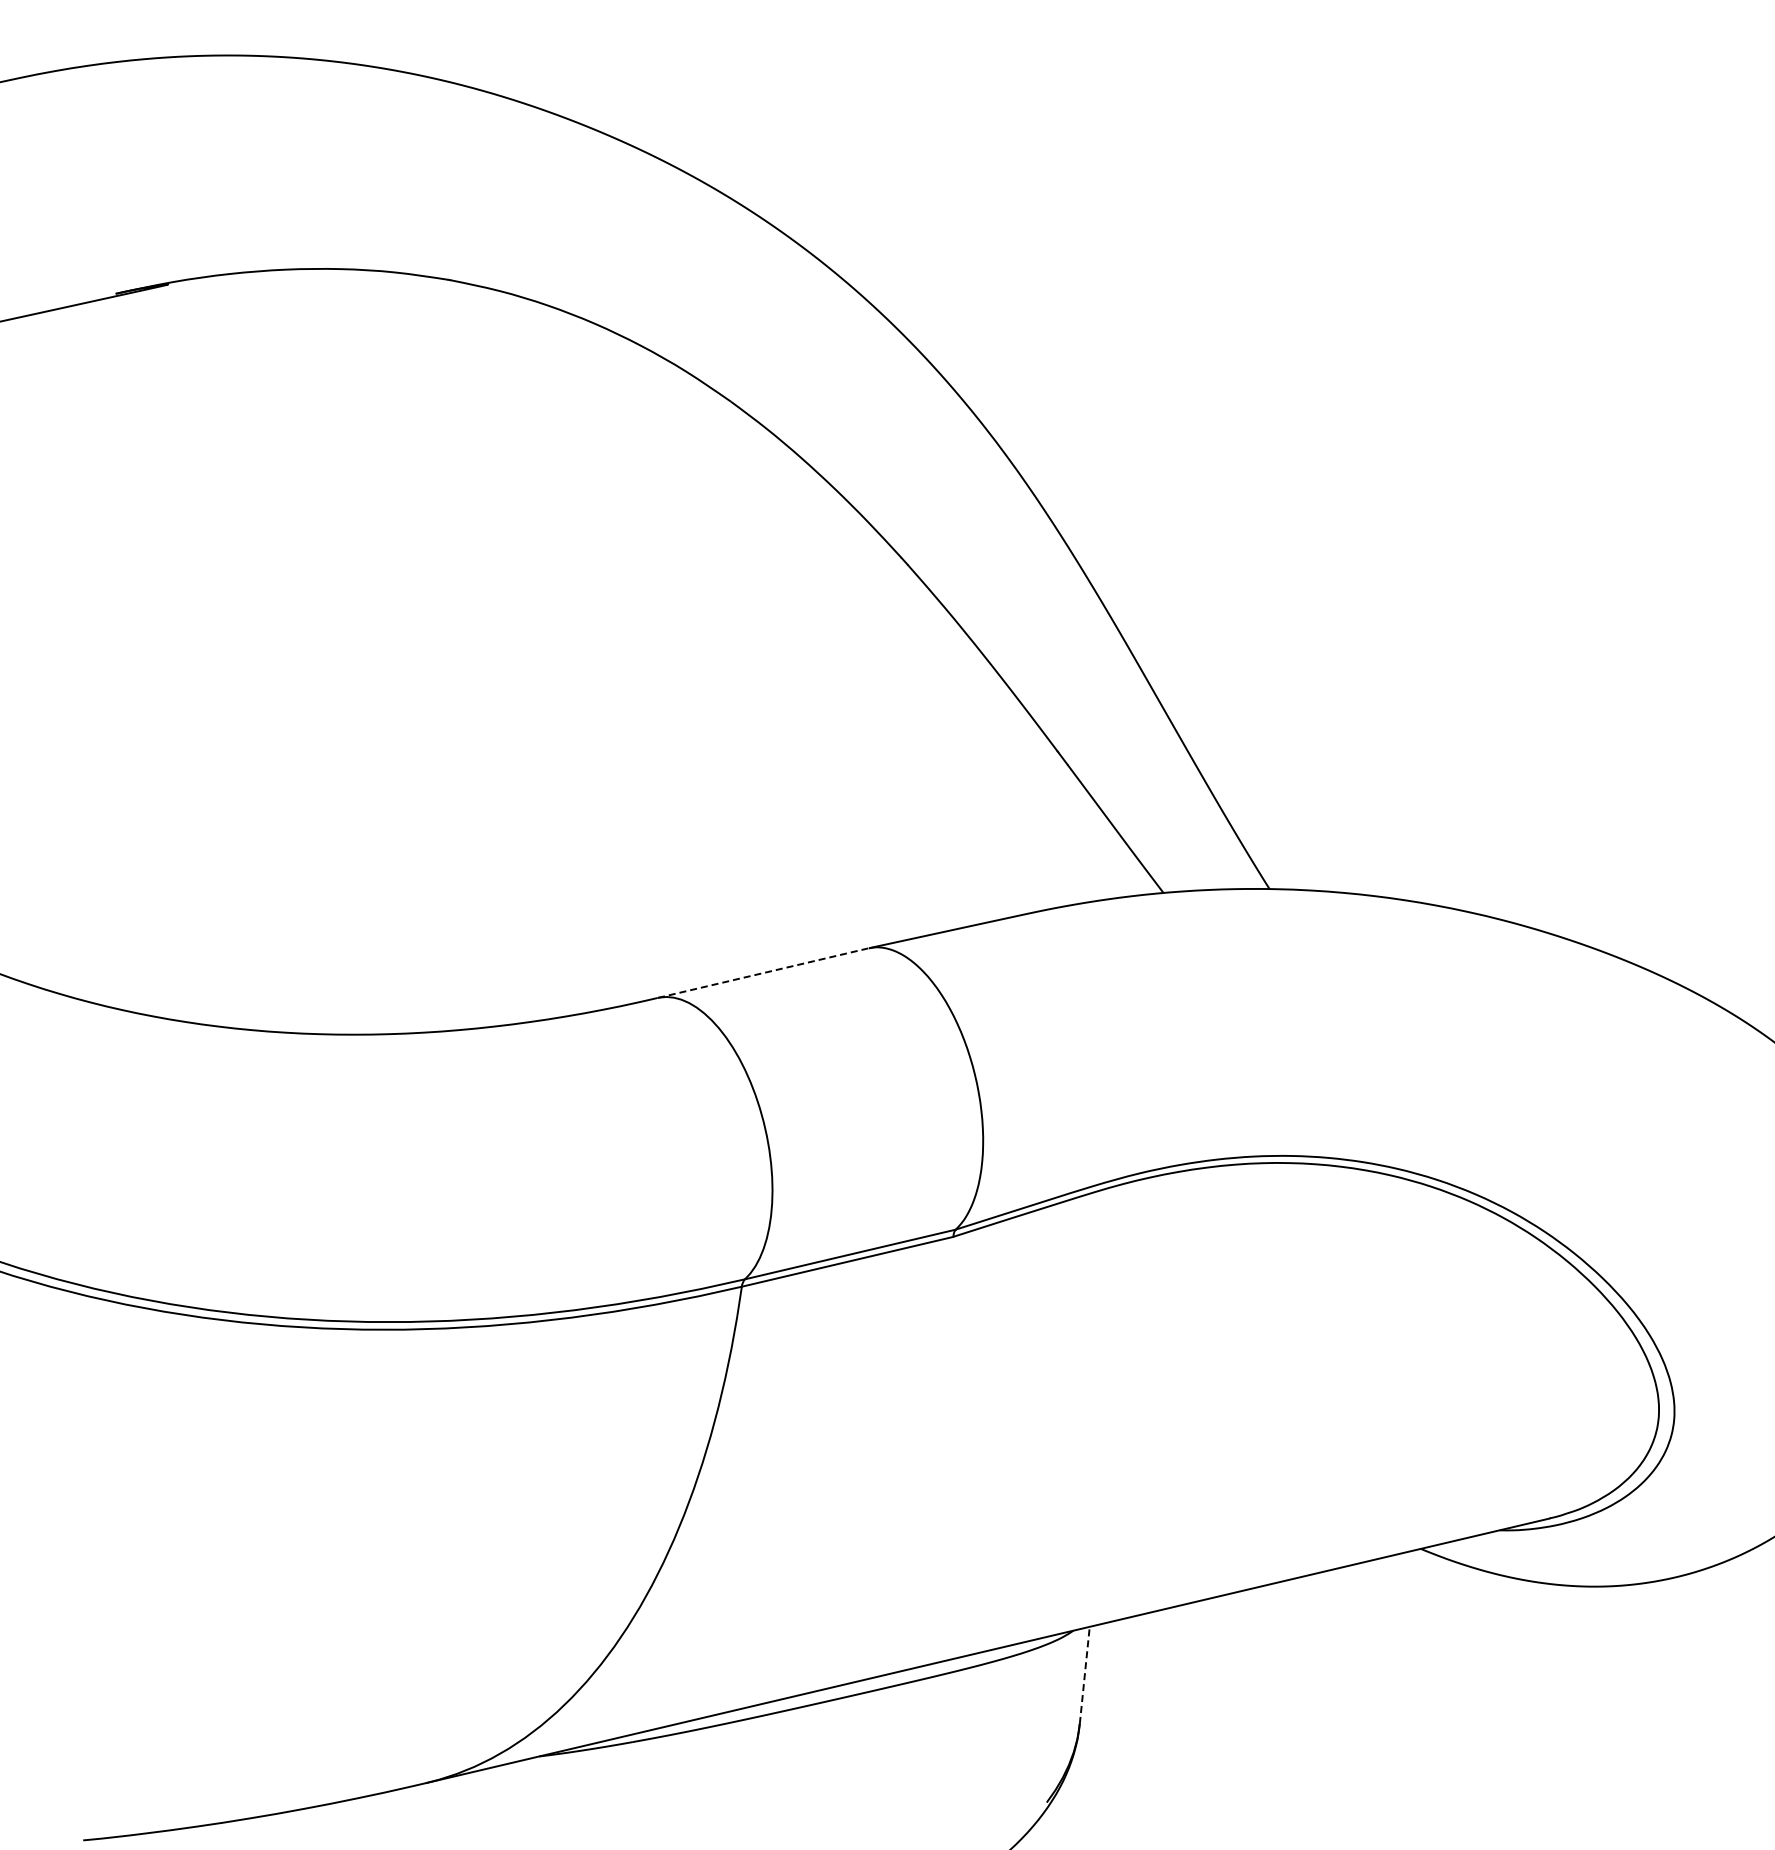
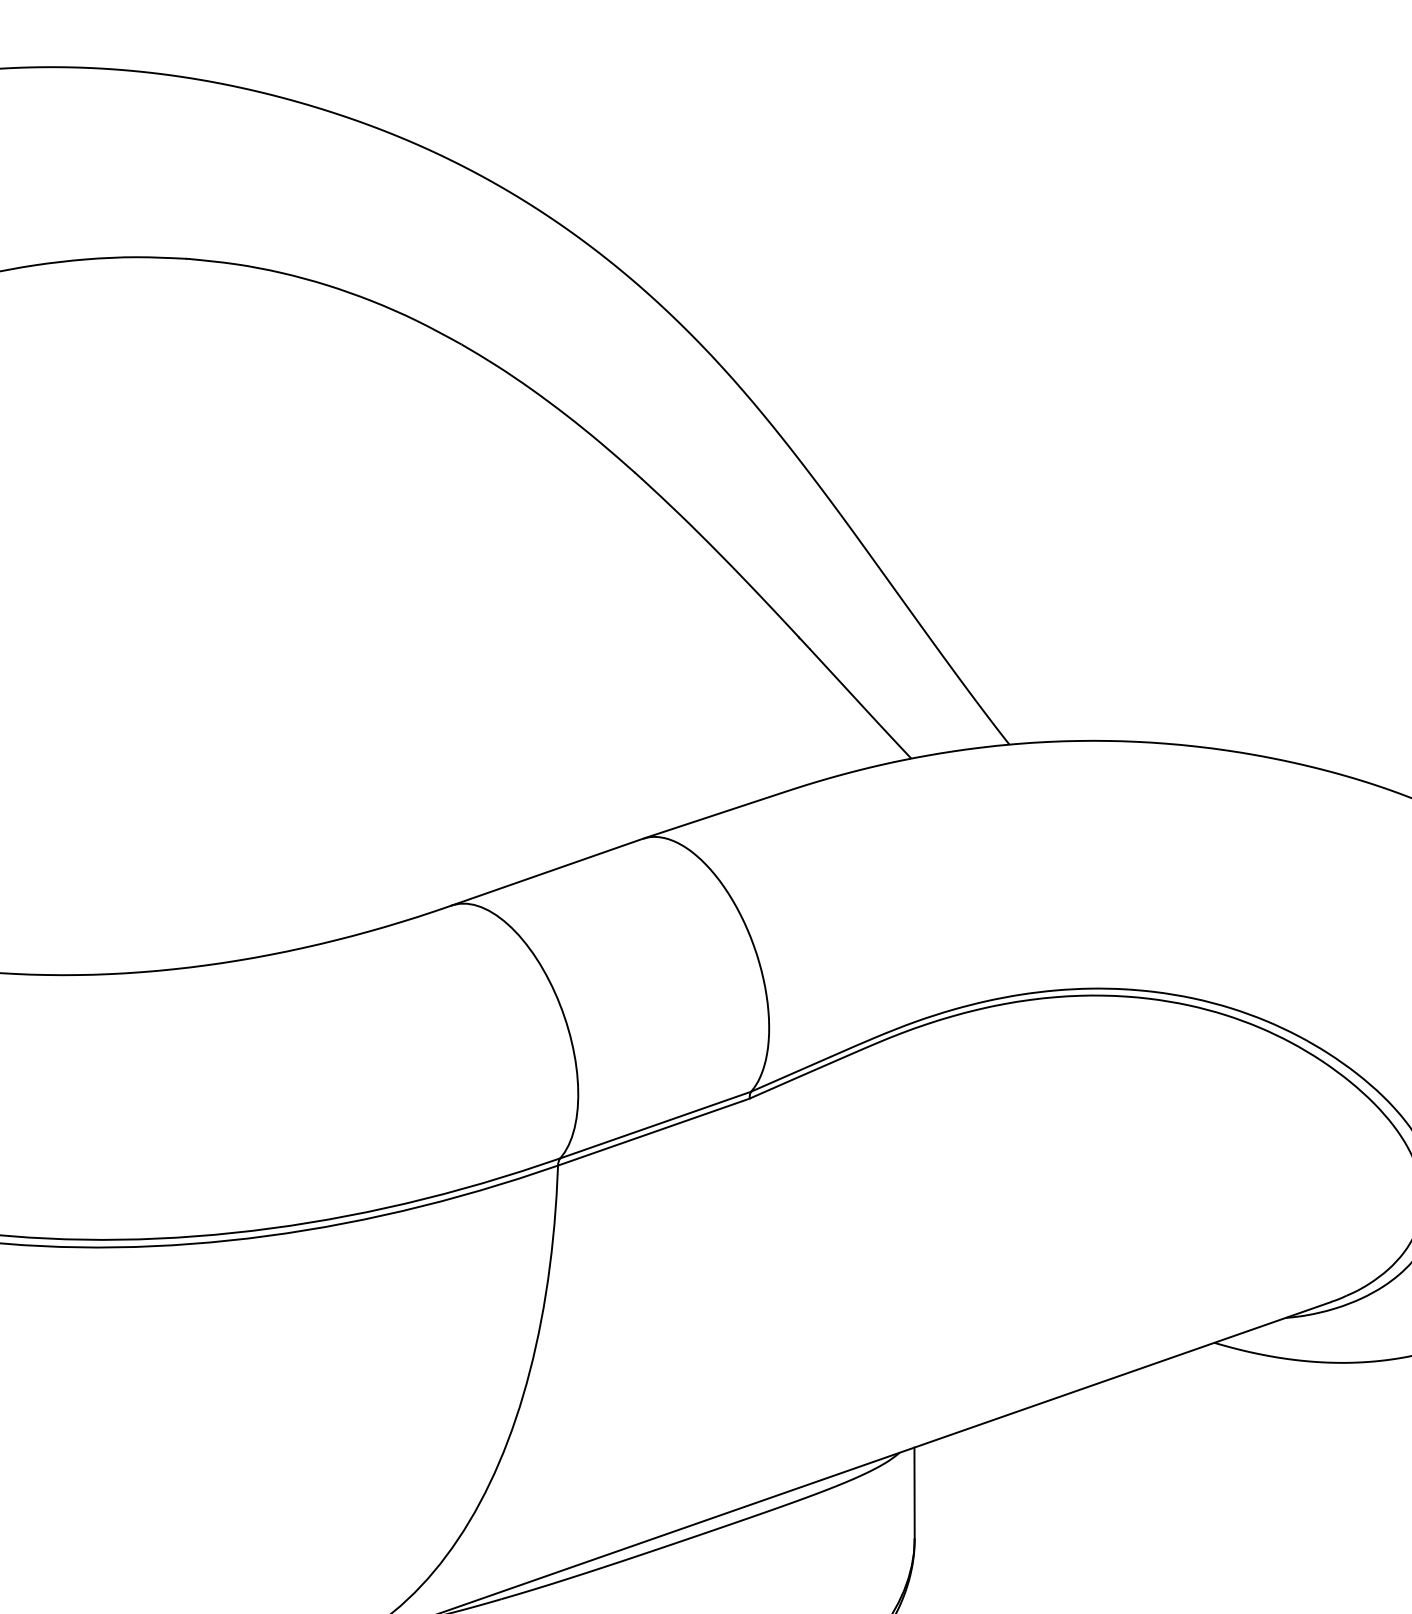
line: (762, 973) -> (546, 872), dashed -> solid
line: (1084, 1675) -> (914, 1493), dashed -> solid

